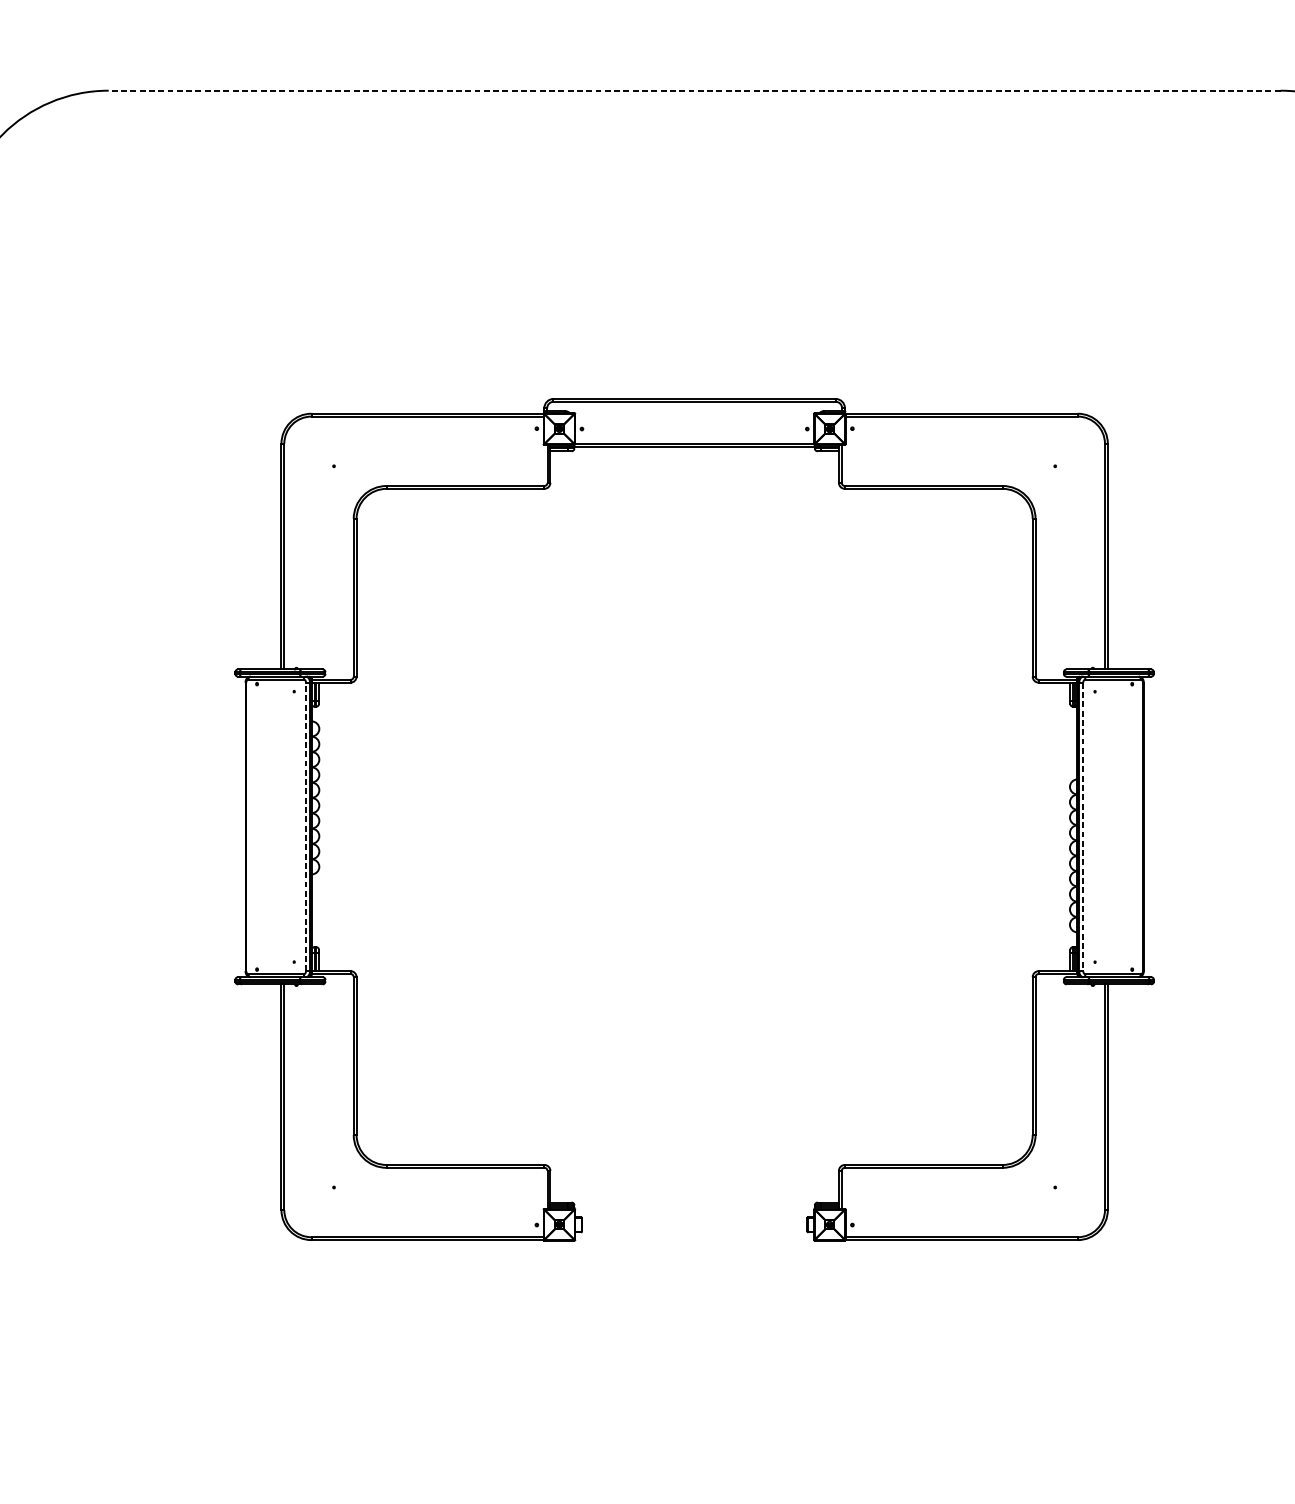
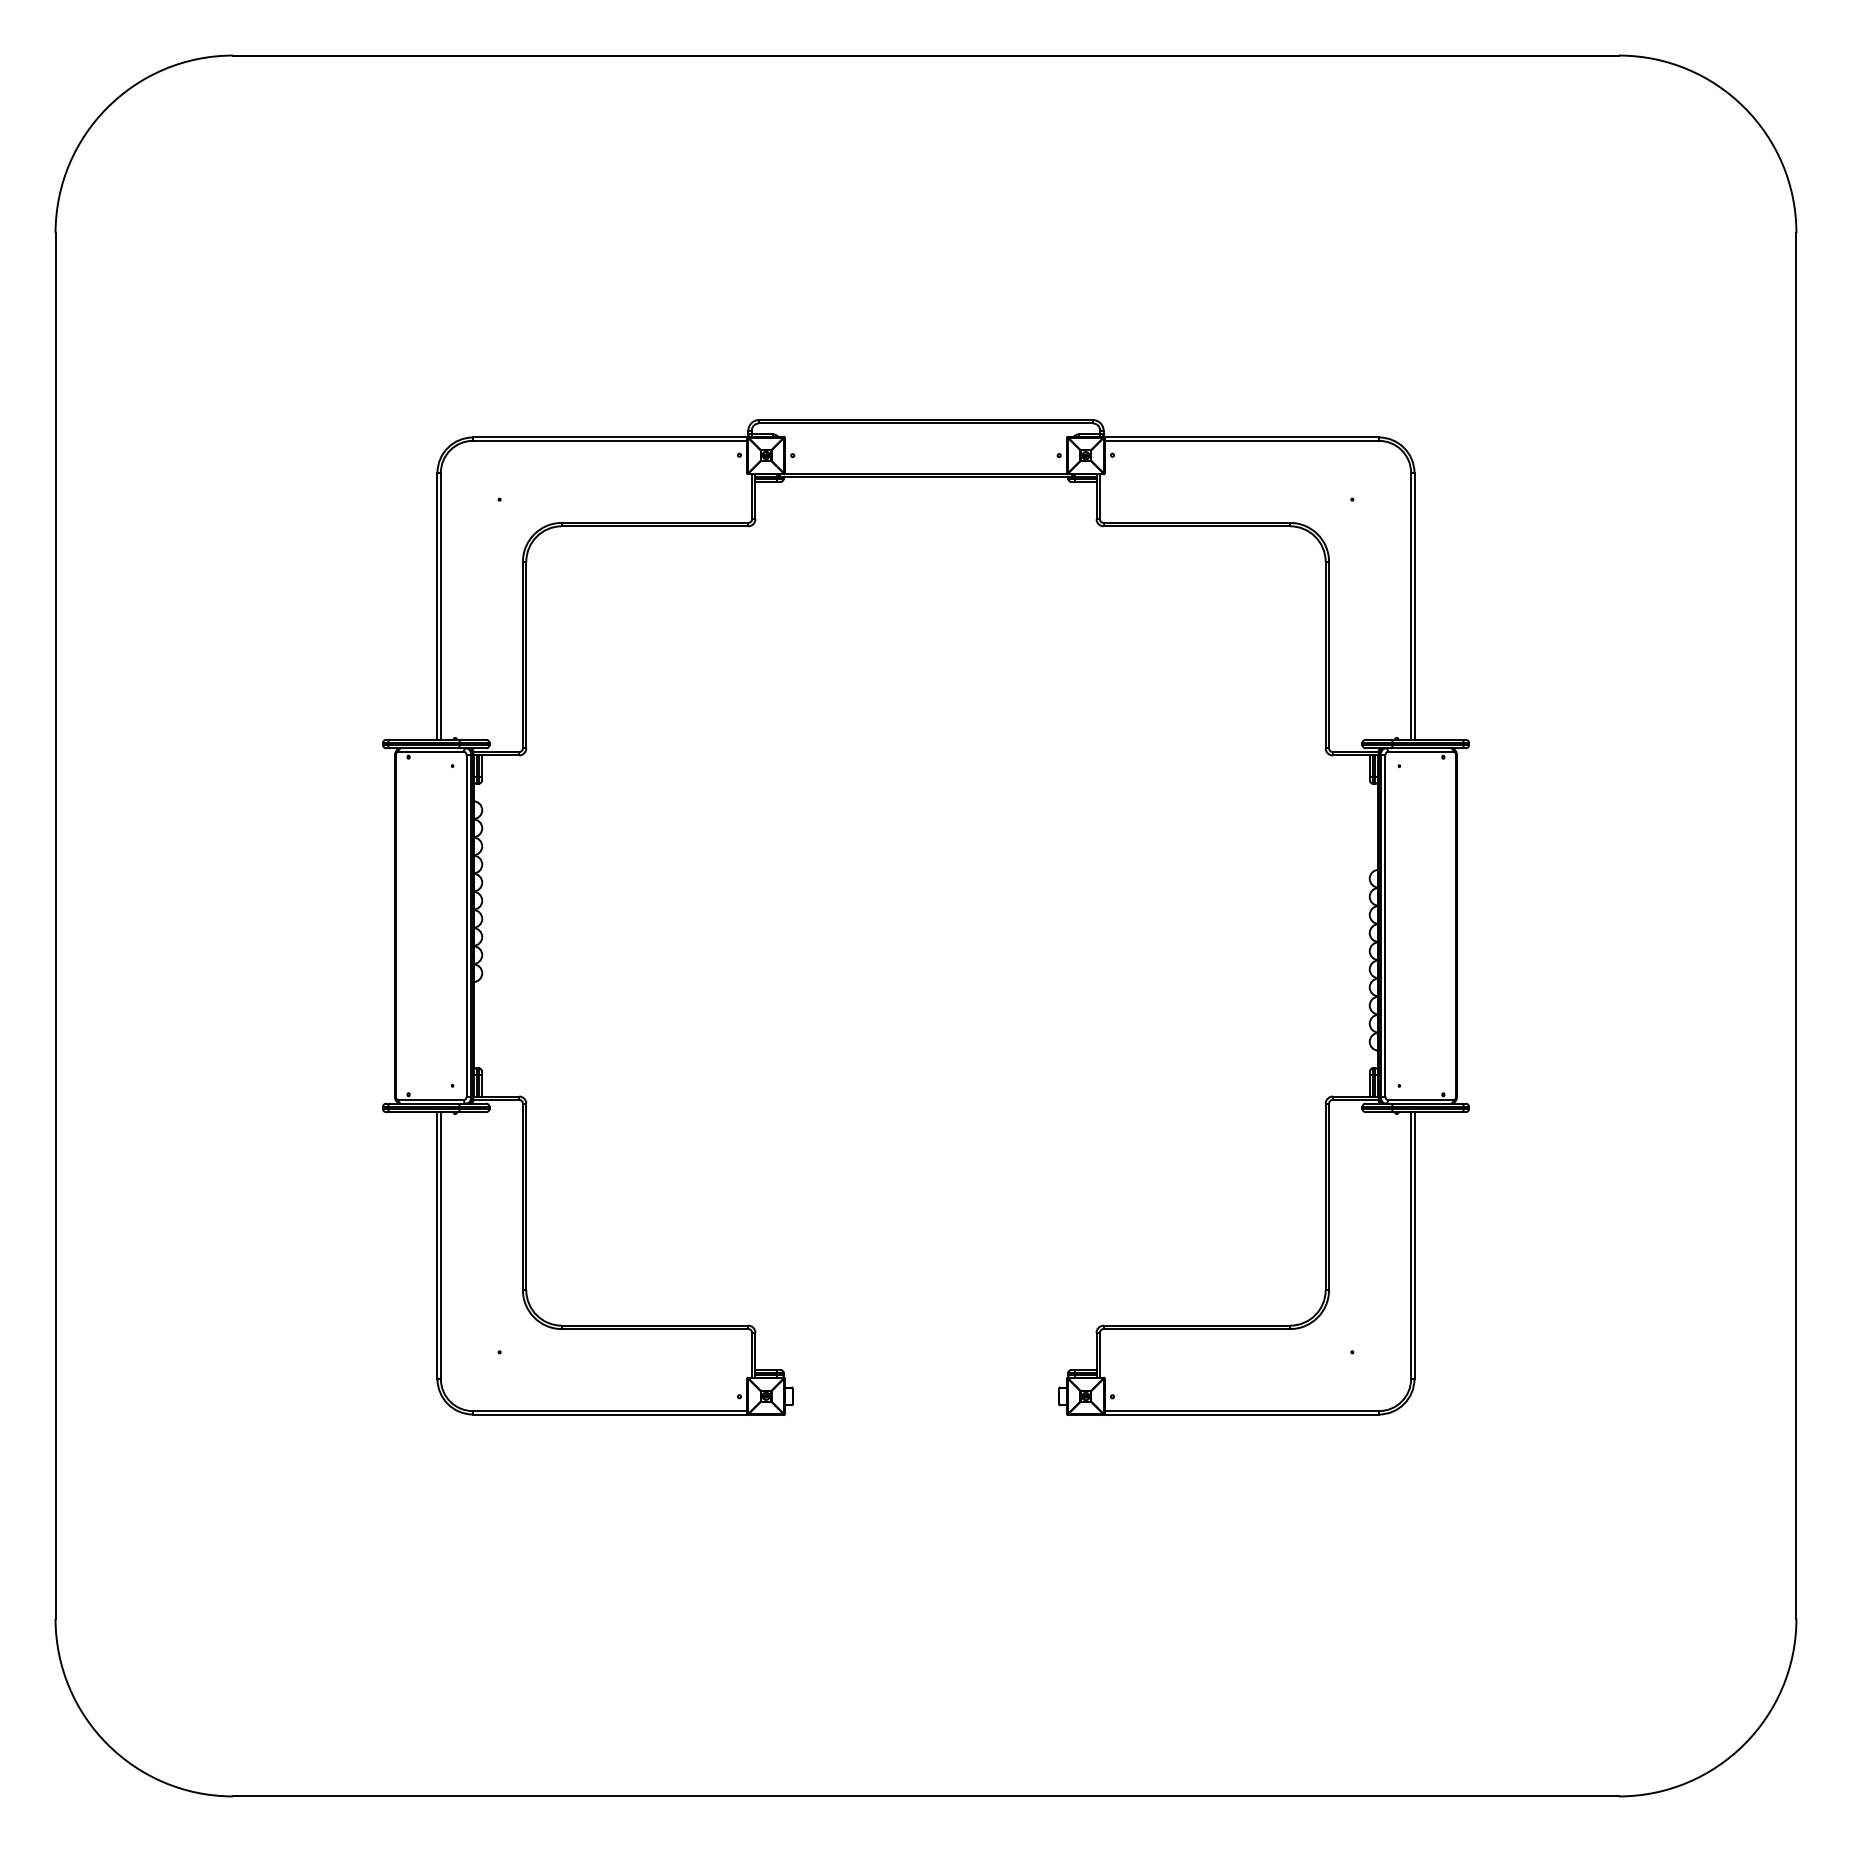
line: (695, 90) -> (926, 55), dashed -> solid
line: (306, 826) -> (466, 925), dashed -> solid
line: (1083, 826) -> (1385, 925), dashed -> solid

